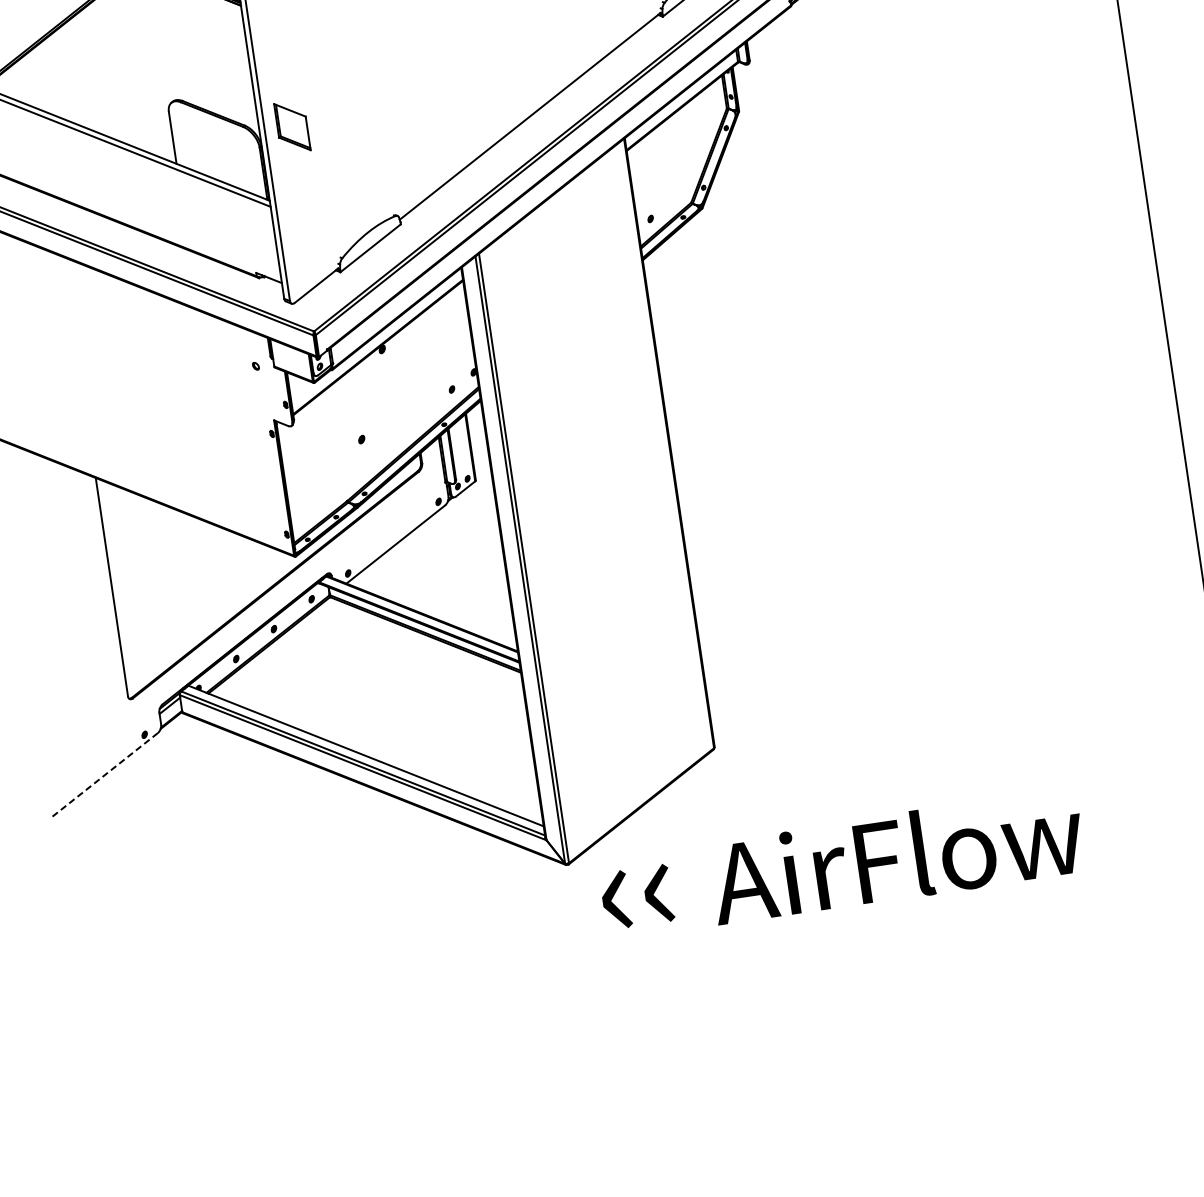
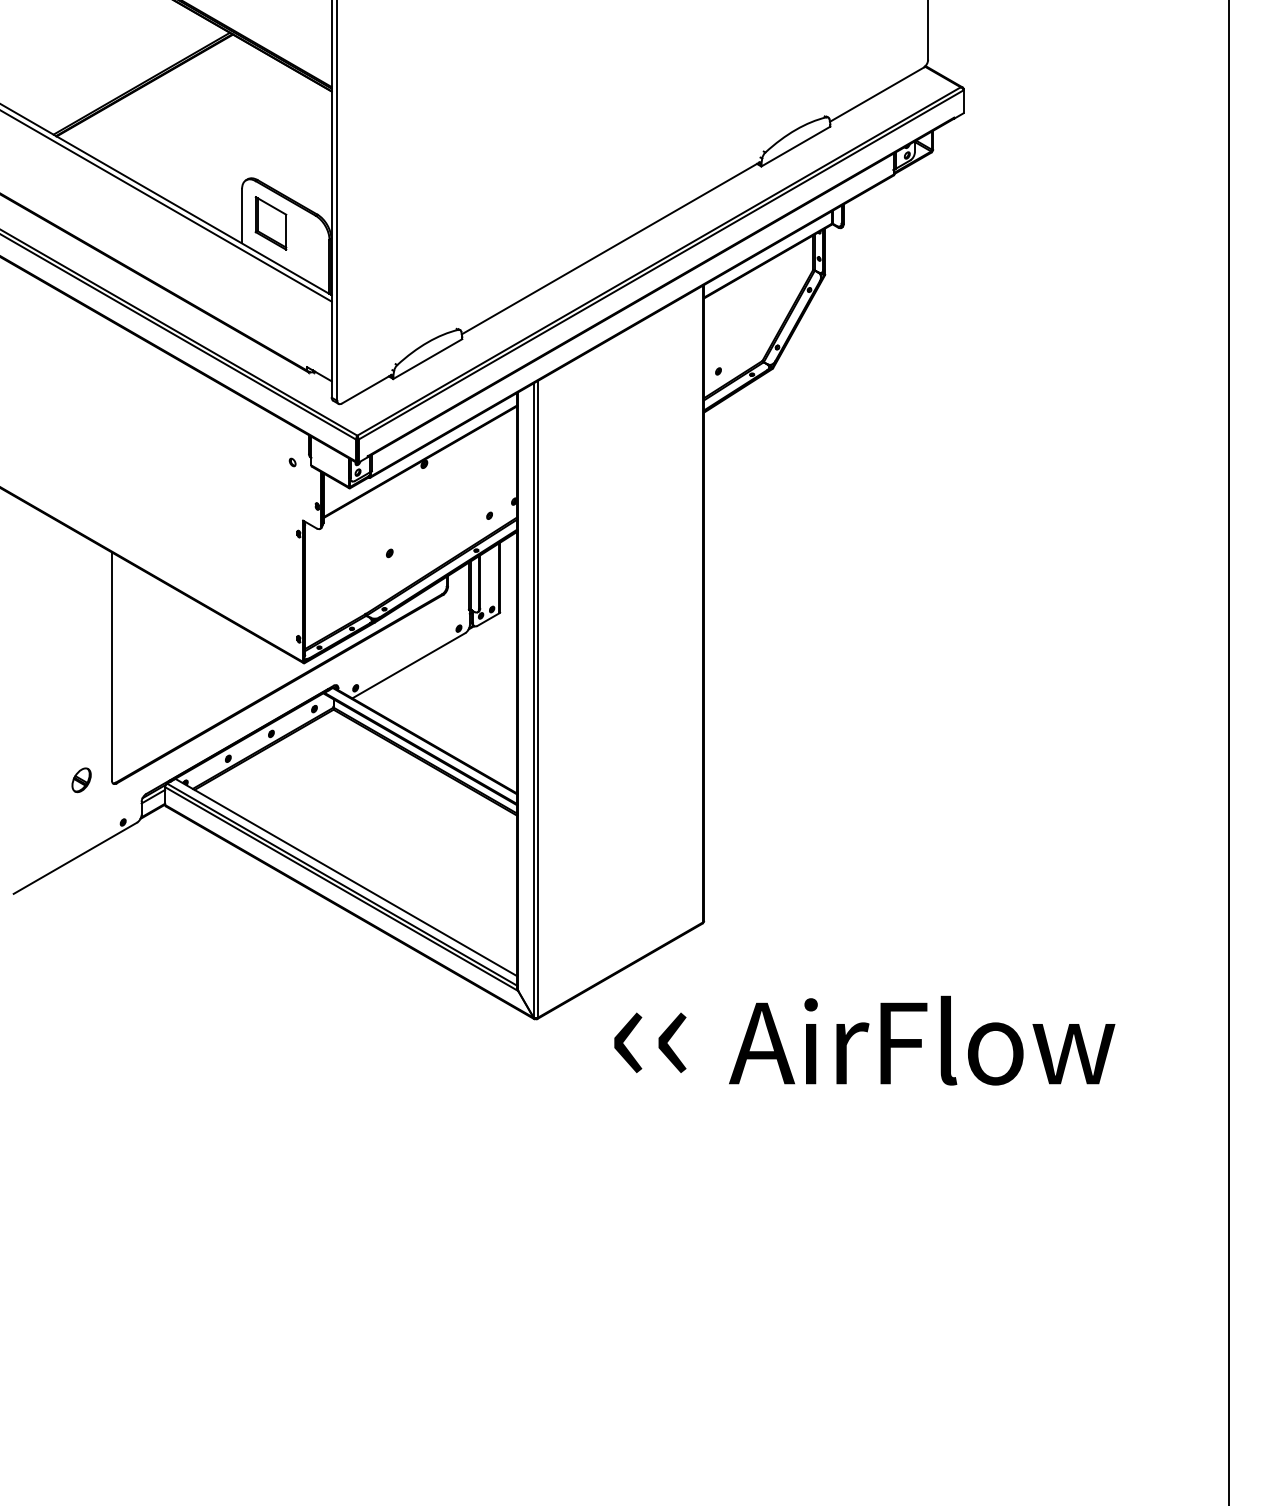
part: (291, 127) -> (270, 223), moved
part: (98, 700) -> (81, 780), added
line: (103, 776) -> (74, 858), dashed -> solid
text: (841, 864) -> (864, 1040), moved

